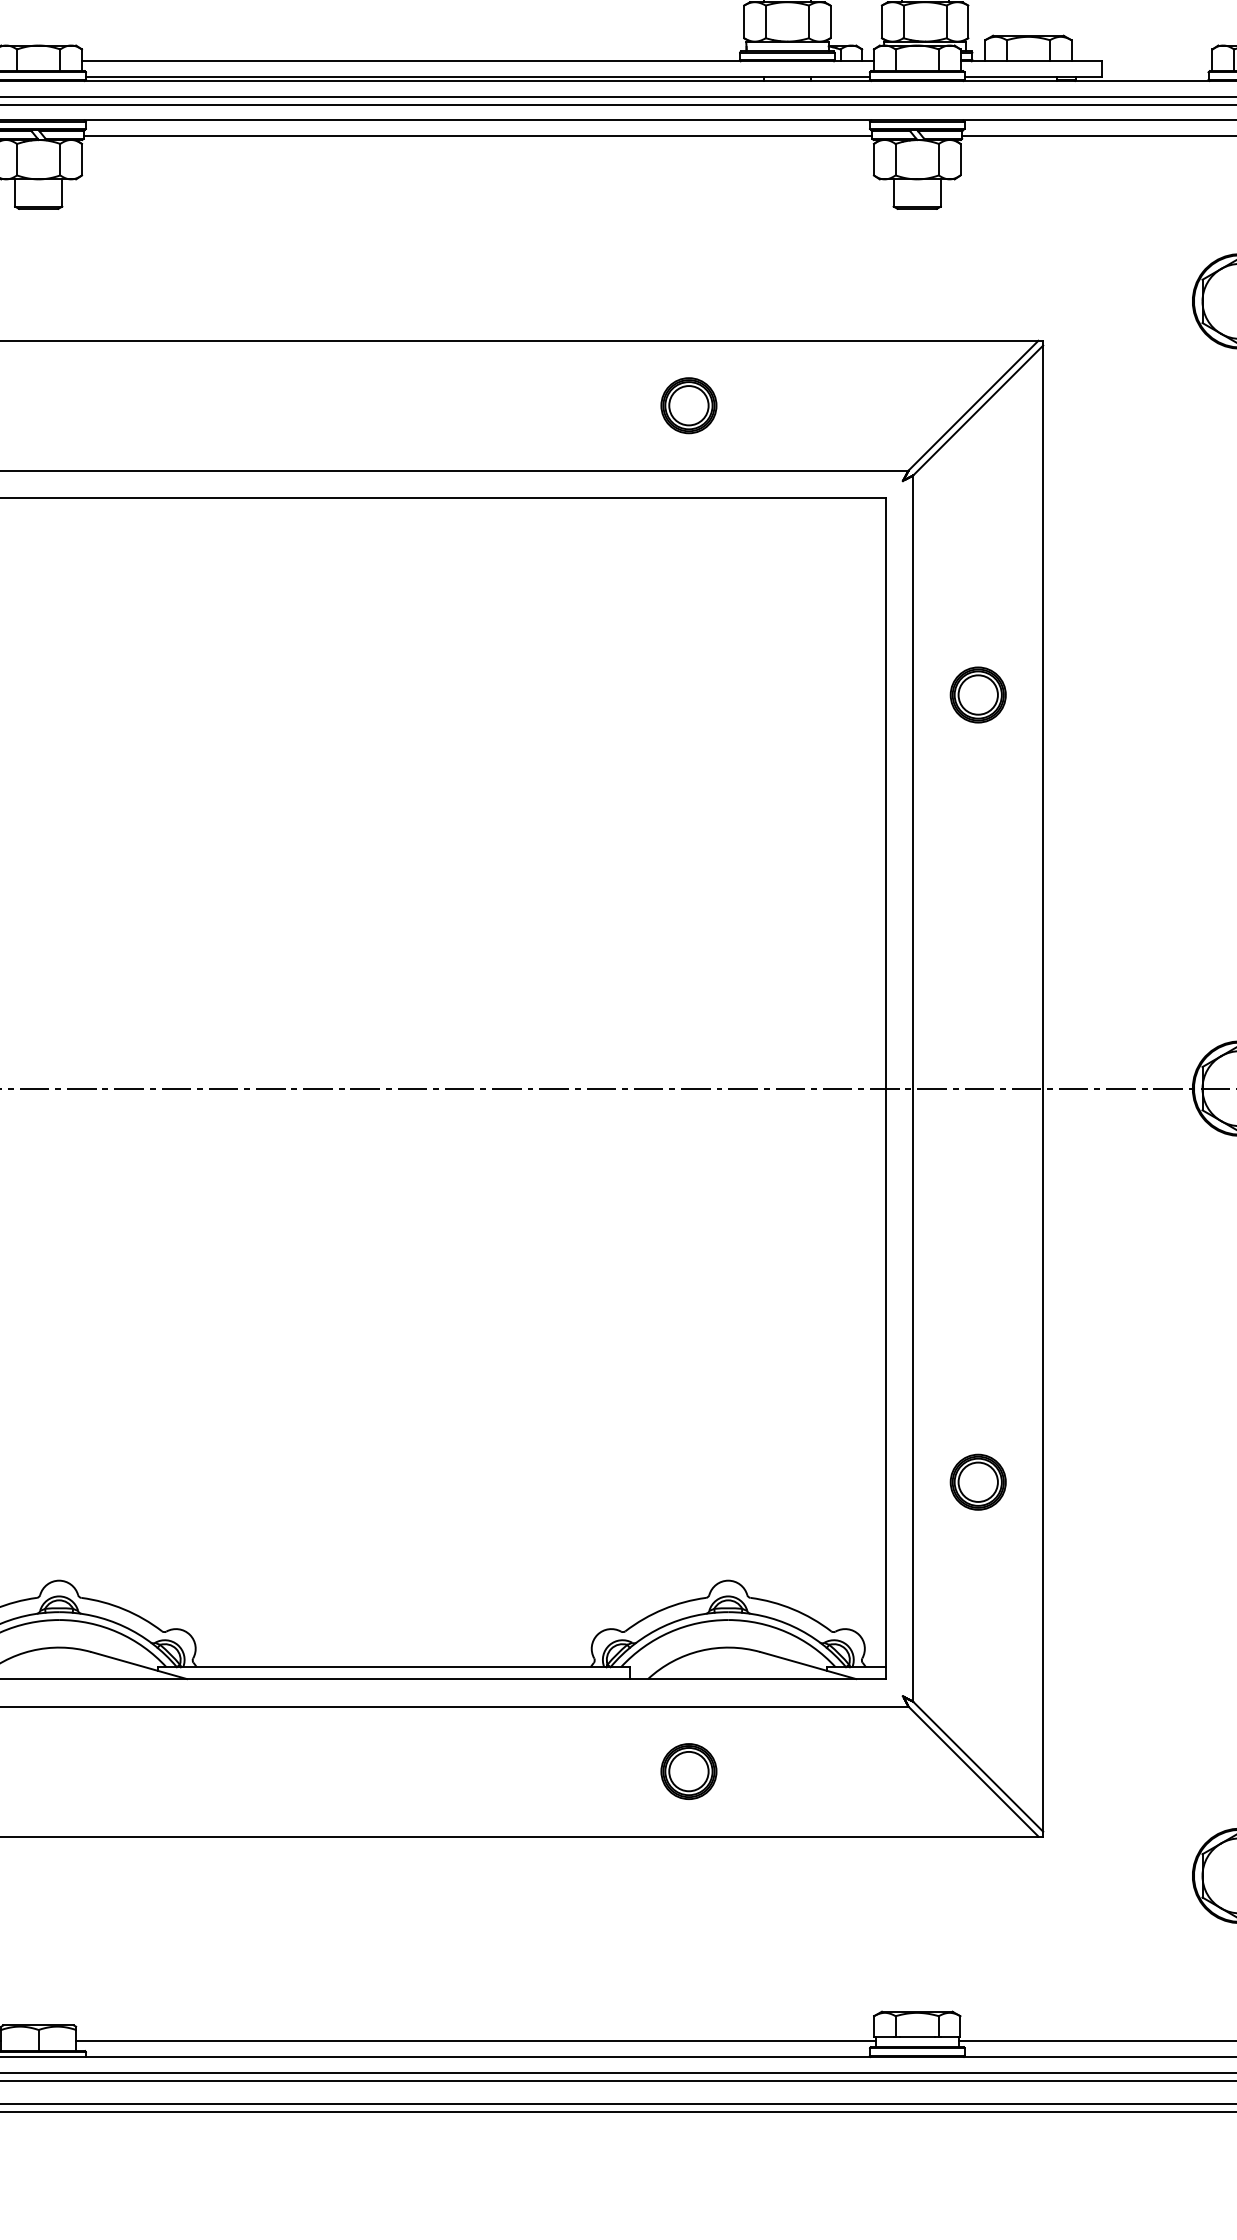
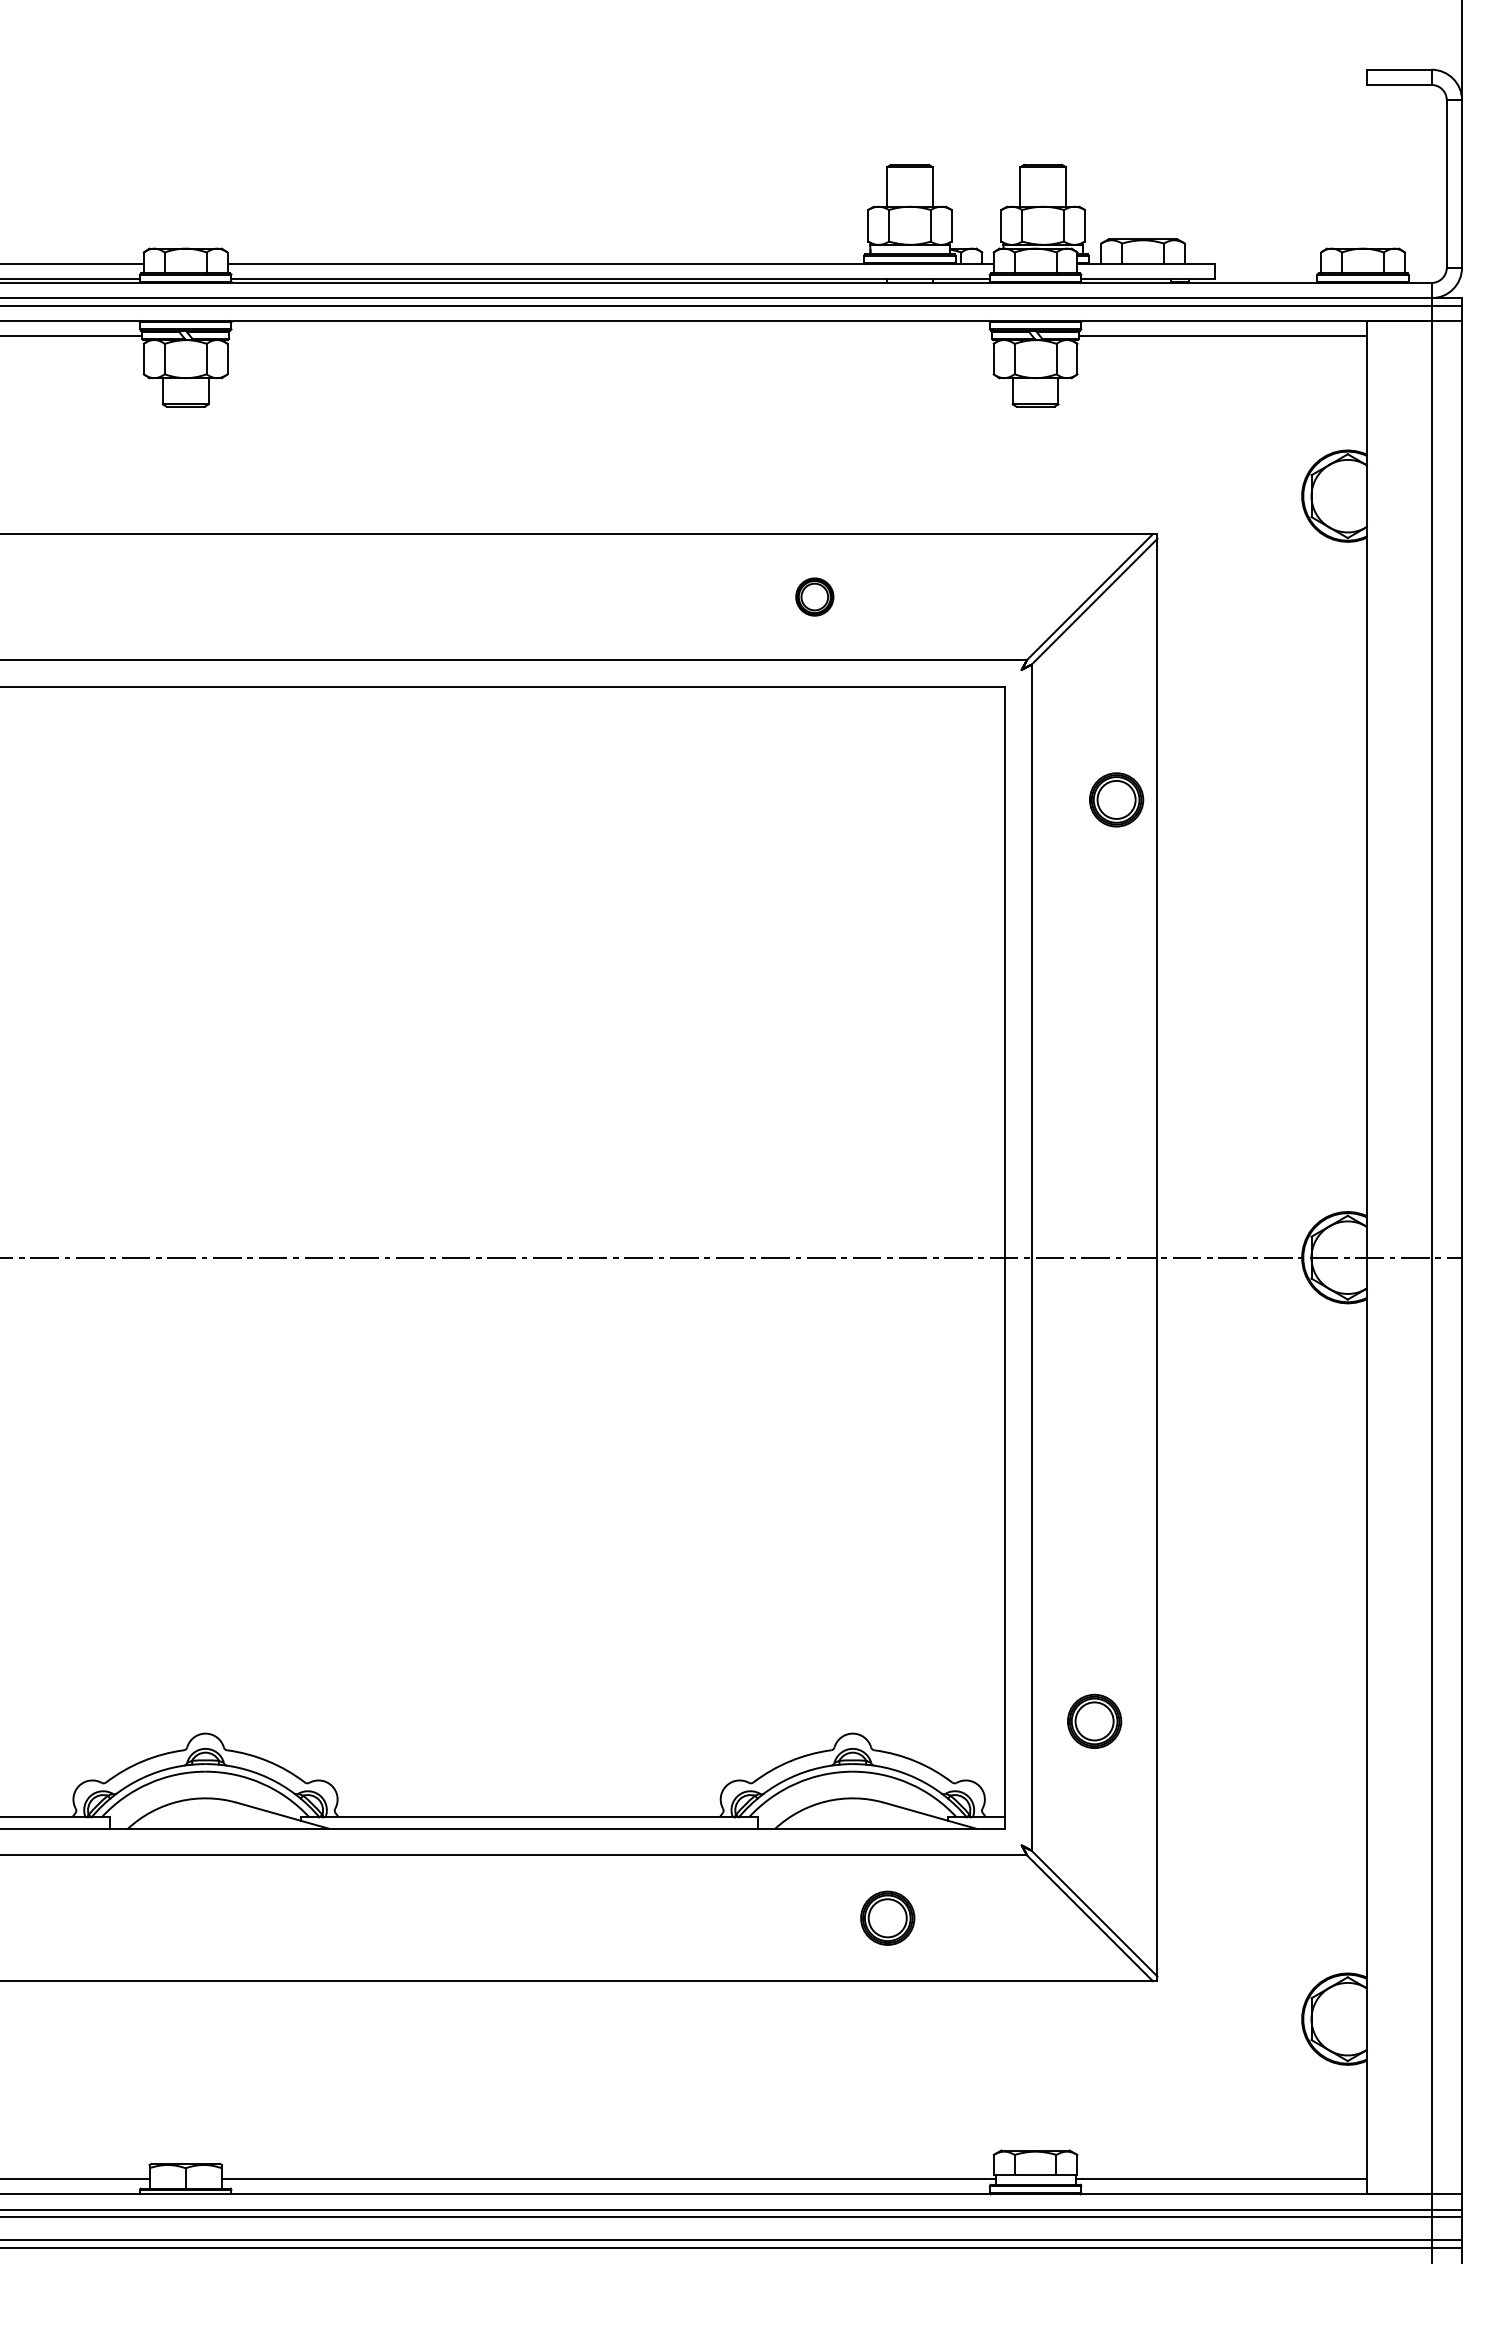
line: (477, 136) -> (610, 336), removed
part: (688, 405) -> (814, 596), size x0.7
part: (978, 694) -> (1116, 799), moved
part: (978, 1481) -> (1094, 1720), moved
part: (688, 1770) -> (887, 1917), moved

